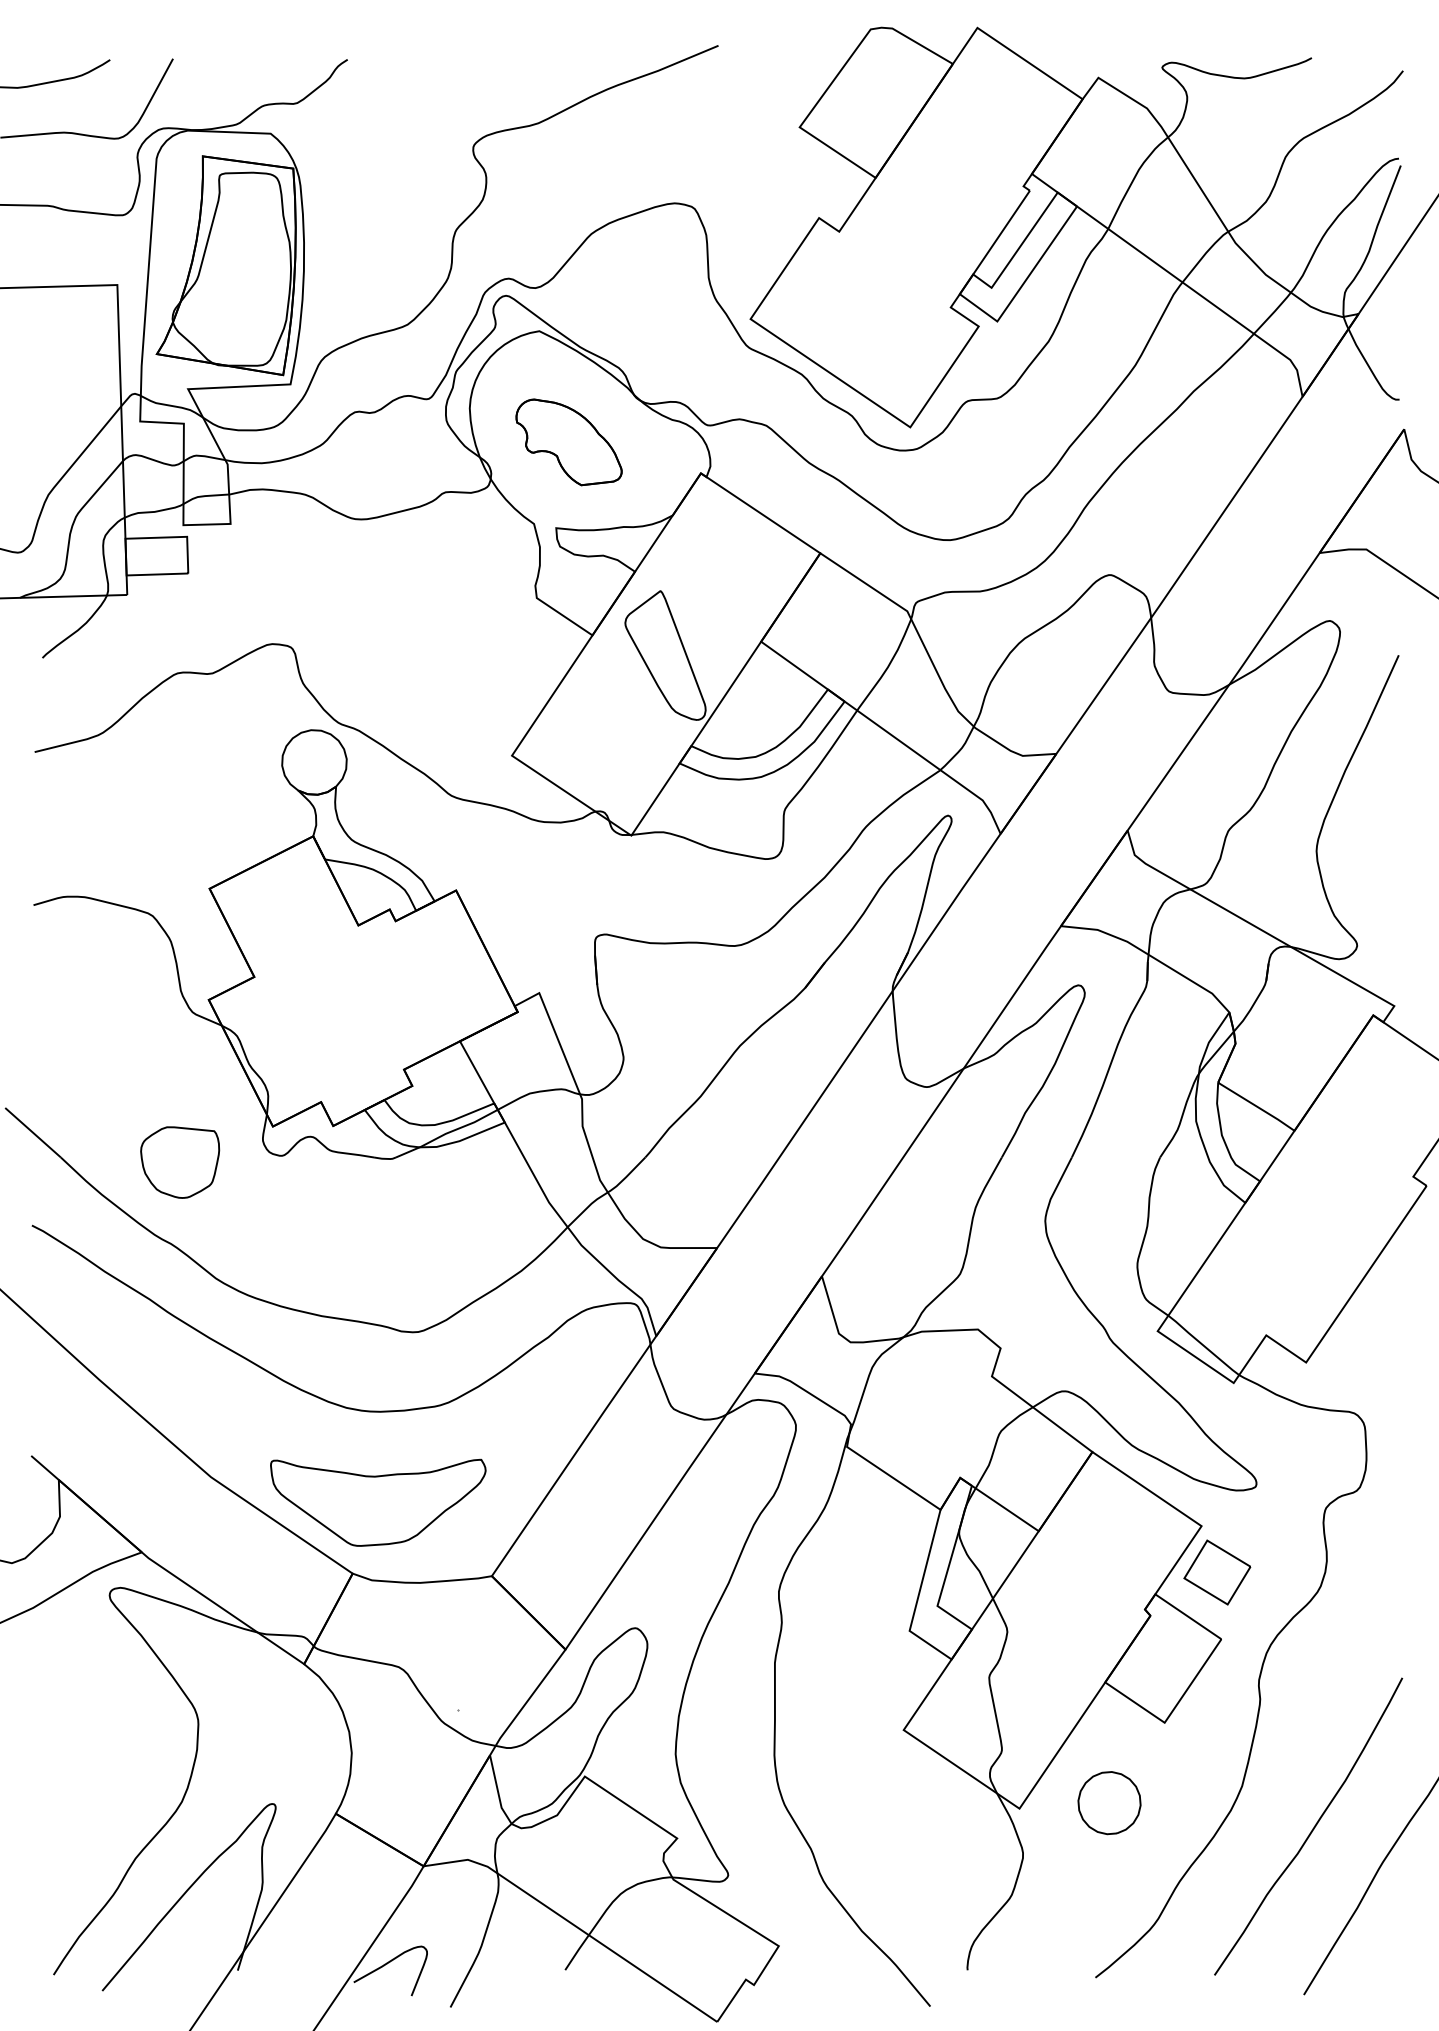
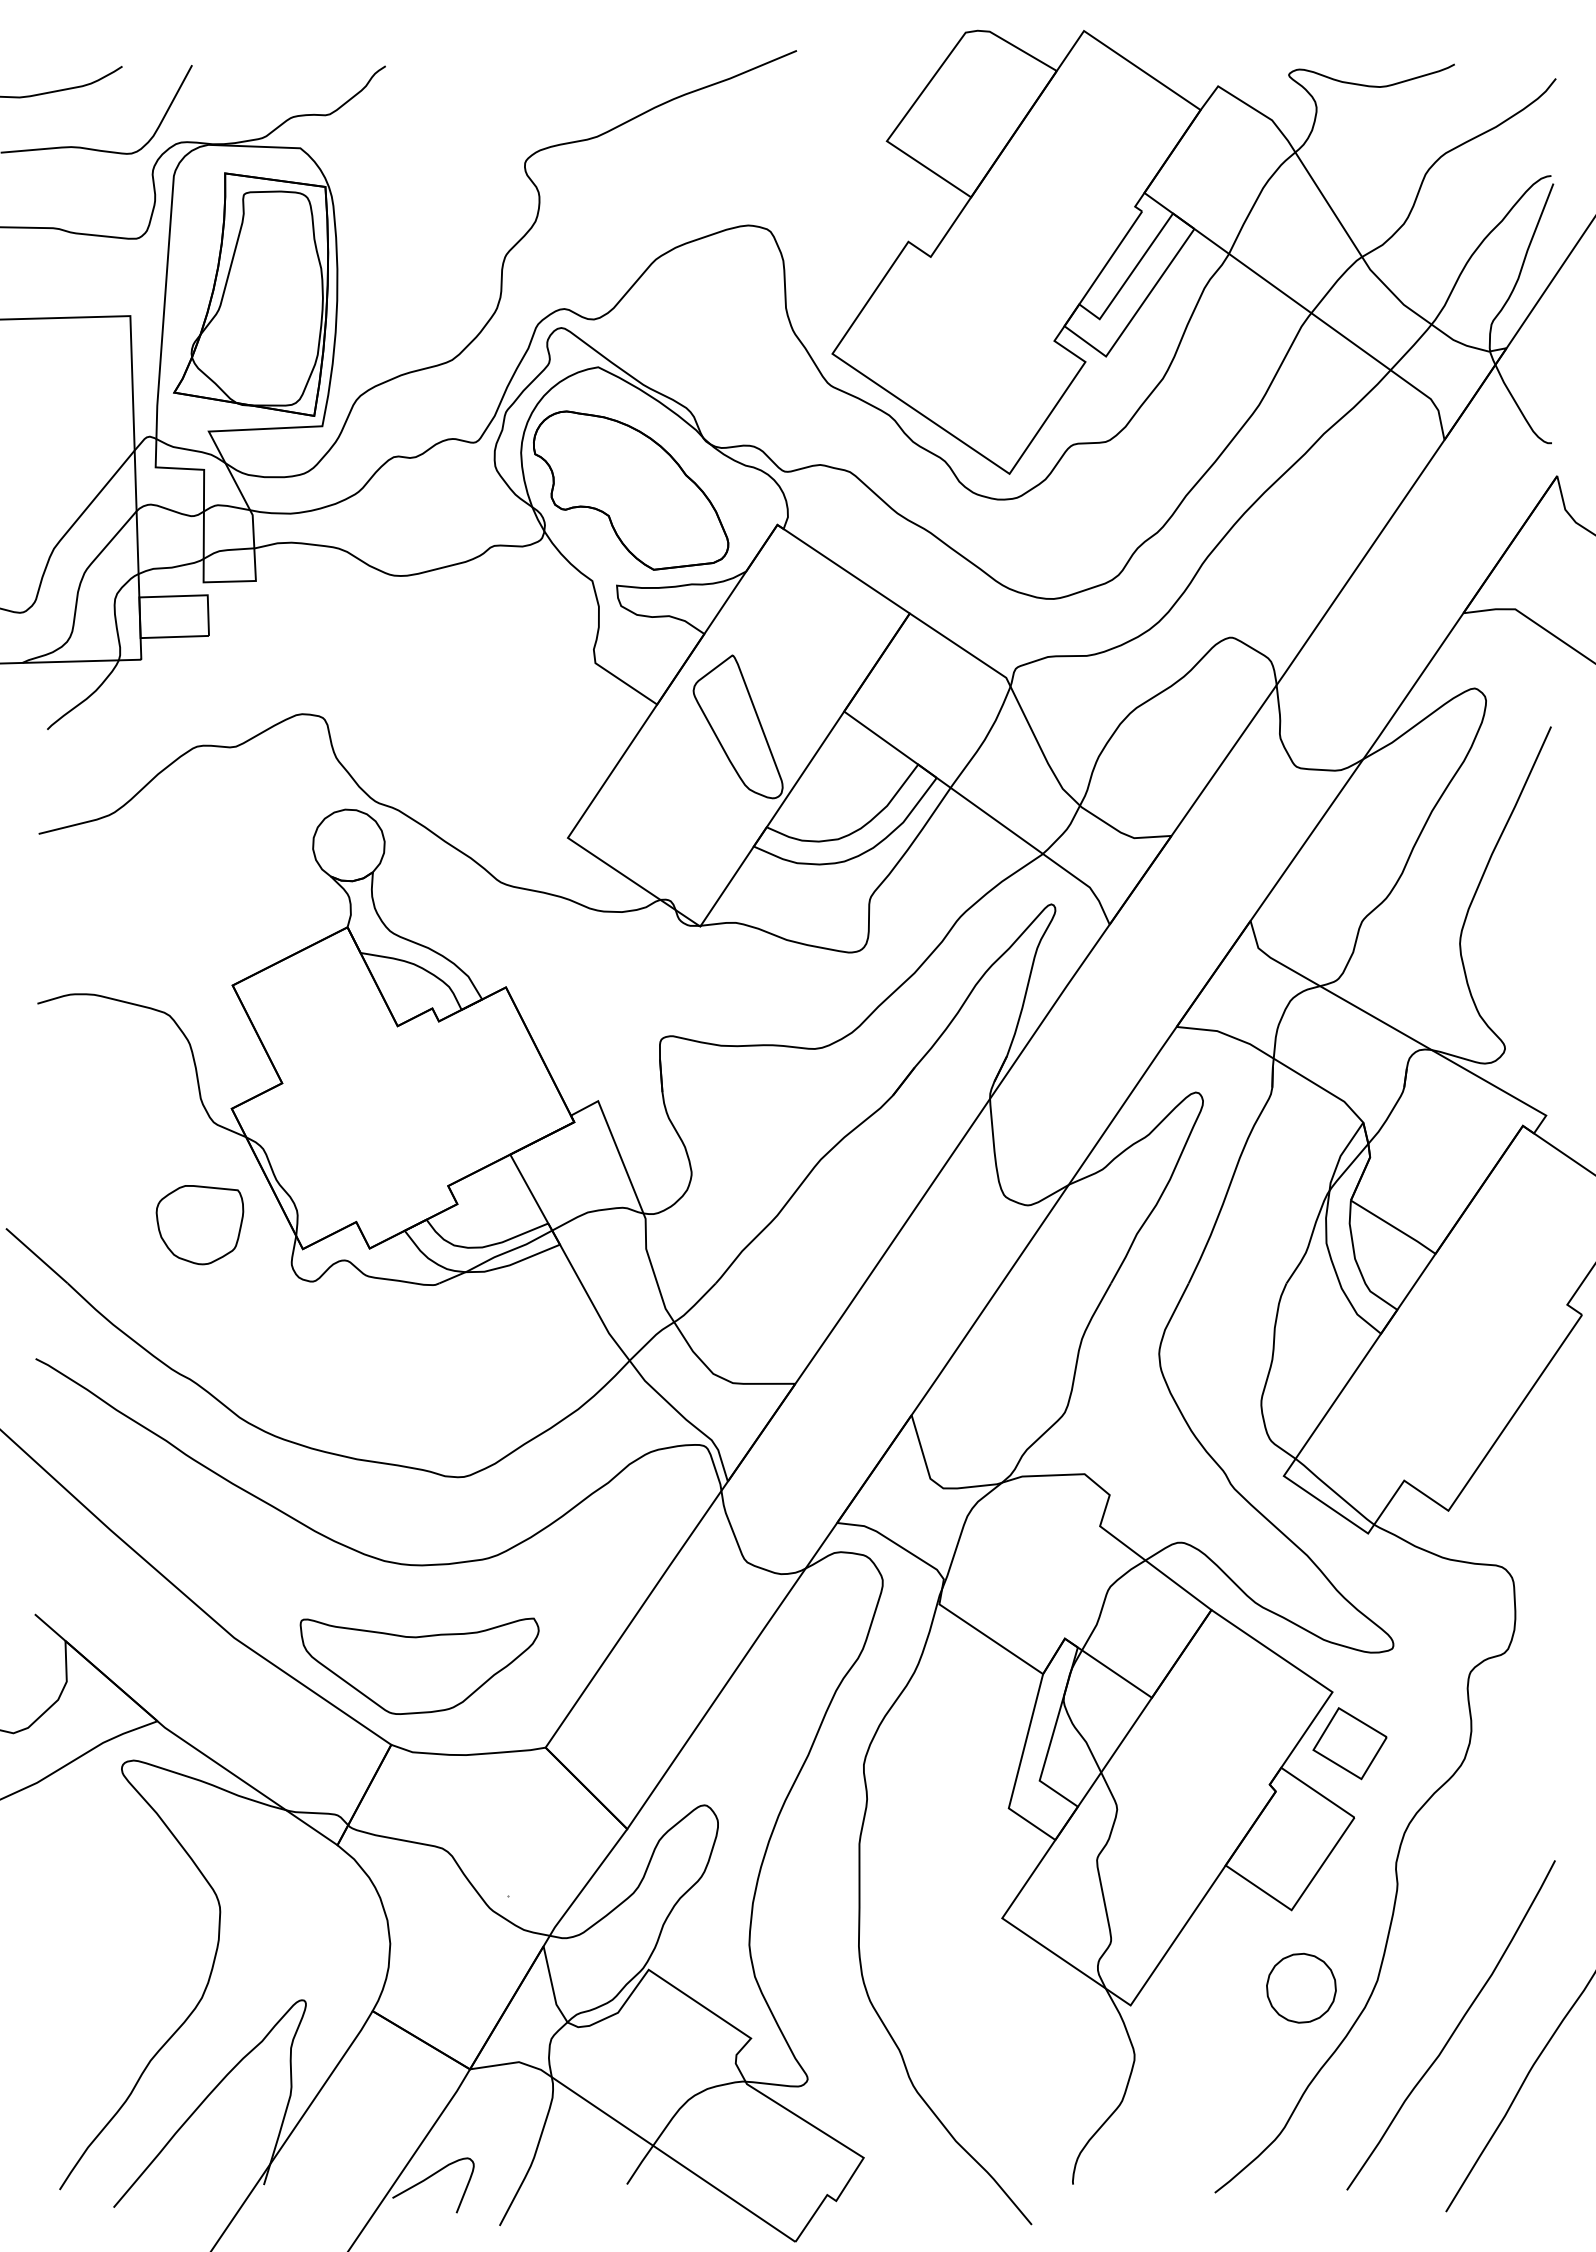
part: (569, 442) -> (631, 490), size x1.67
part: (179, 1162) -> (199, 1225), moved
part: (1109, 1802) -> (1301, 1987), moved

